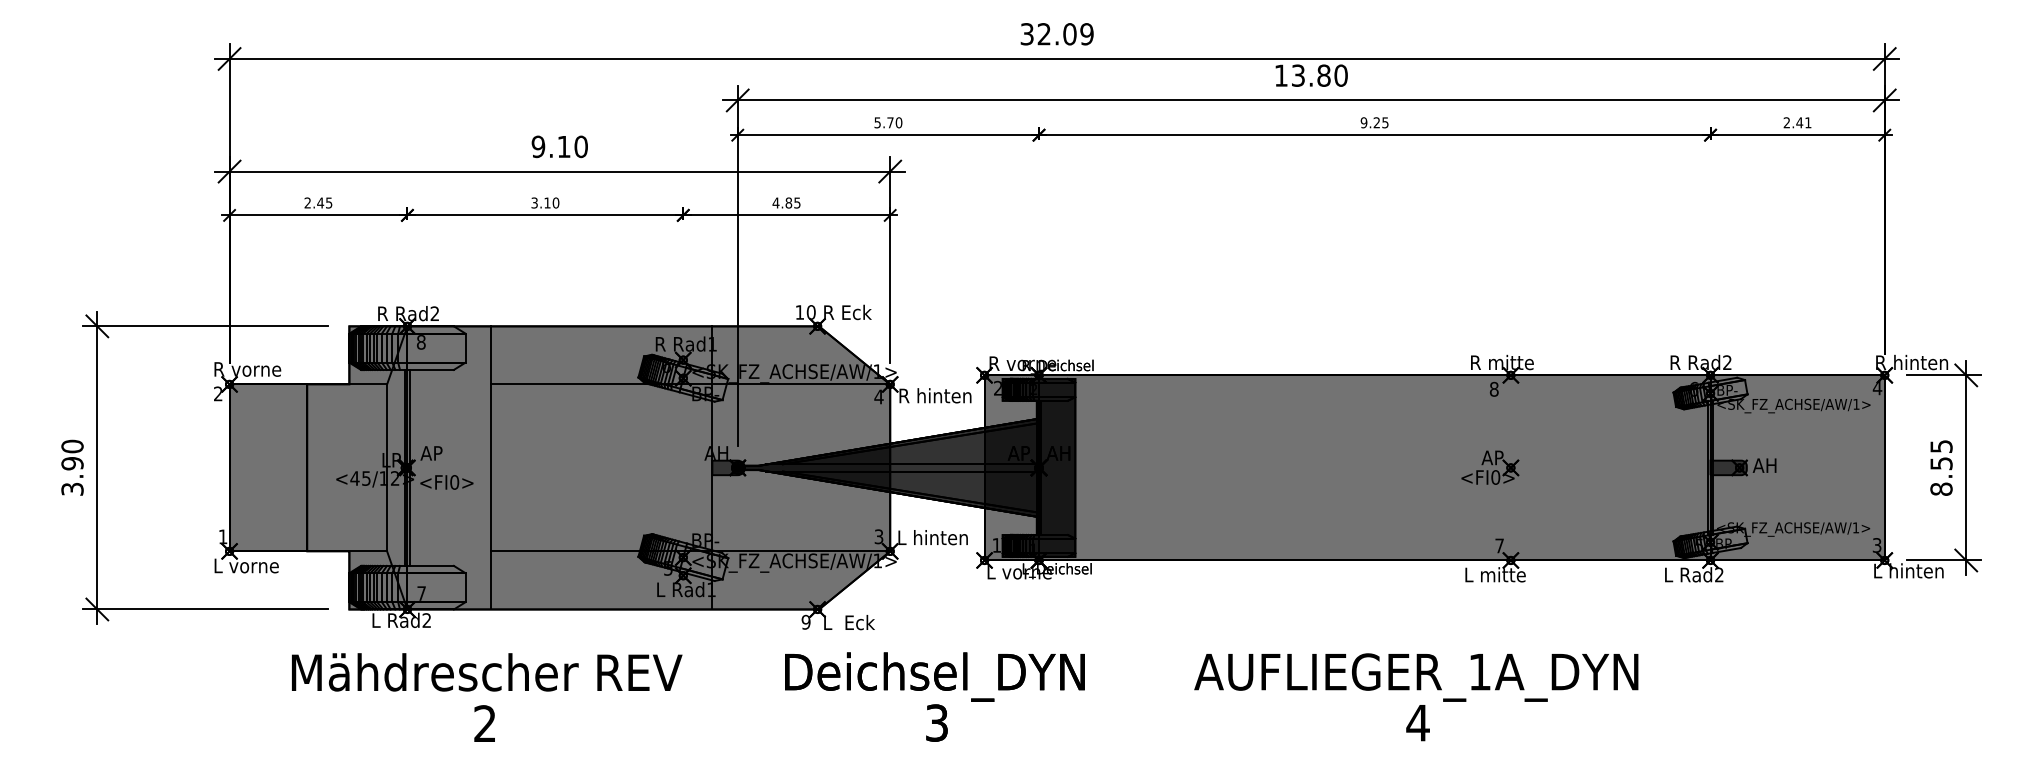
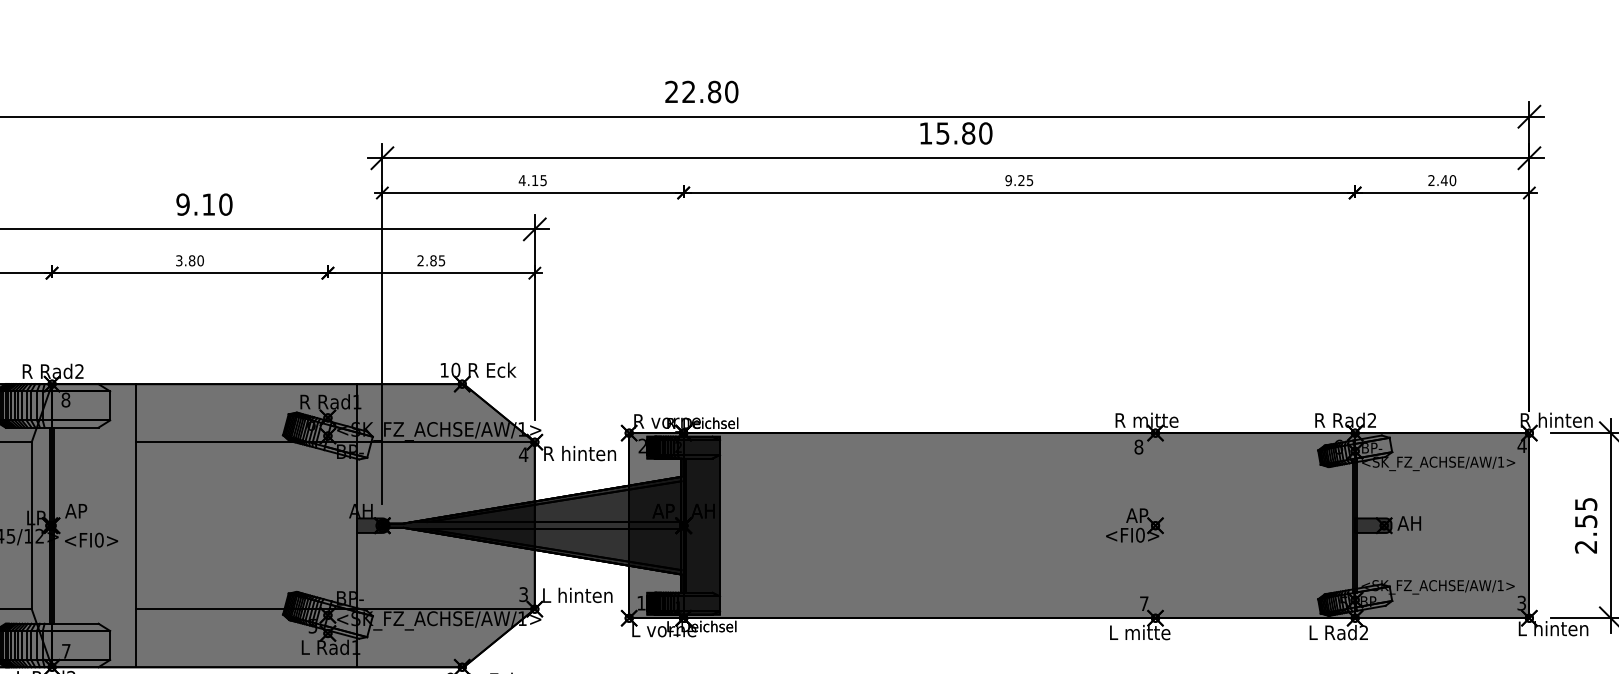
text: (1056, 34) -> (701, 92), 32.09 -> 22.80
text: (1298, 75) -> (943, 133), 13.80 -> 15.80
text: (888, 122) -> (533, 180), 5.70 -> 4.15
text: (1808, 122) -> (1453, 180), 2.41 -> 2.40
text: (547, 202) -> (192, 260), 3.10 -> 3.80
text: (775, 202) -> (420, 260), 4.85 -> 2.85
text: (1941, 488) -> (1586, 546), 8.55 -> 2.55

